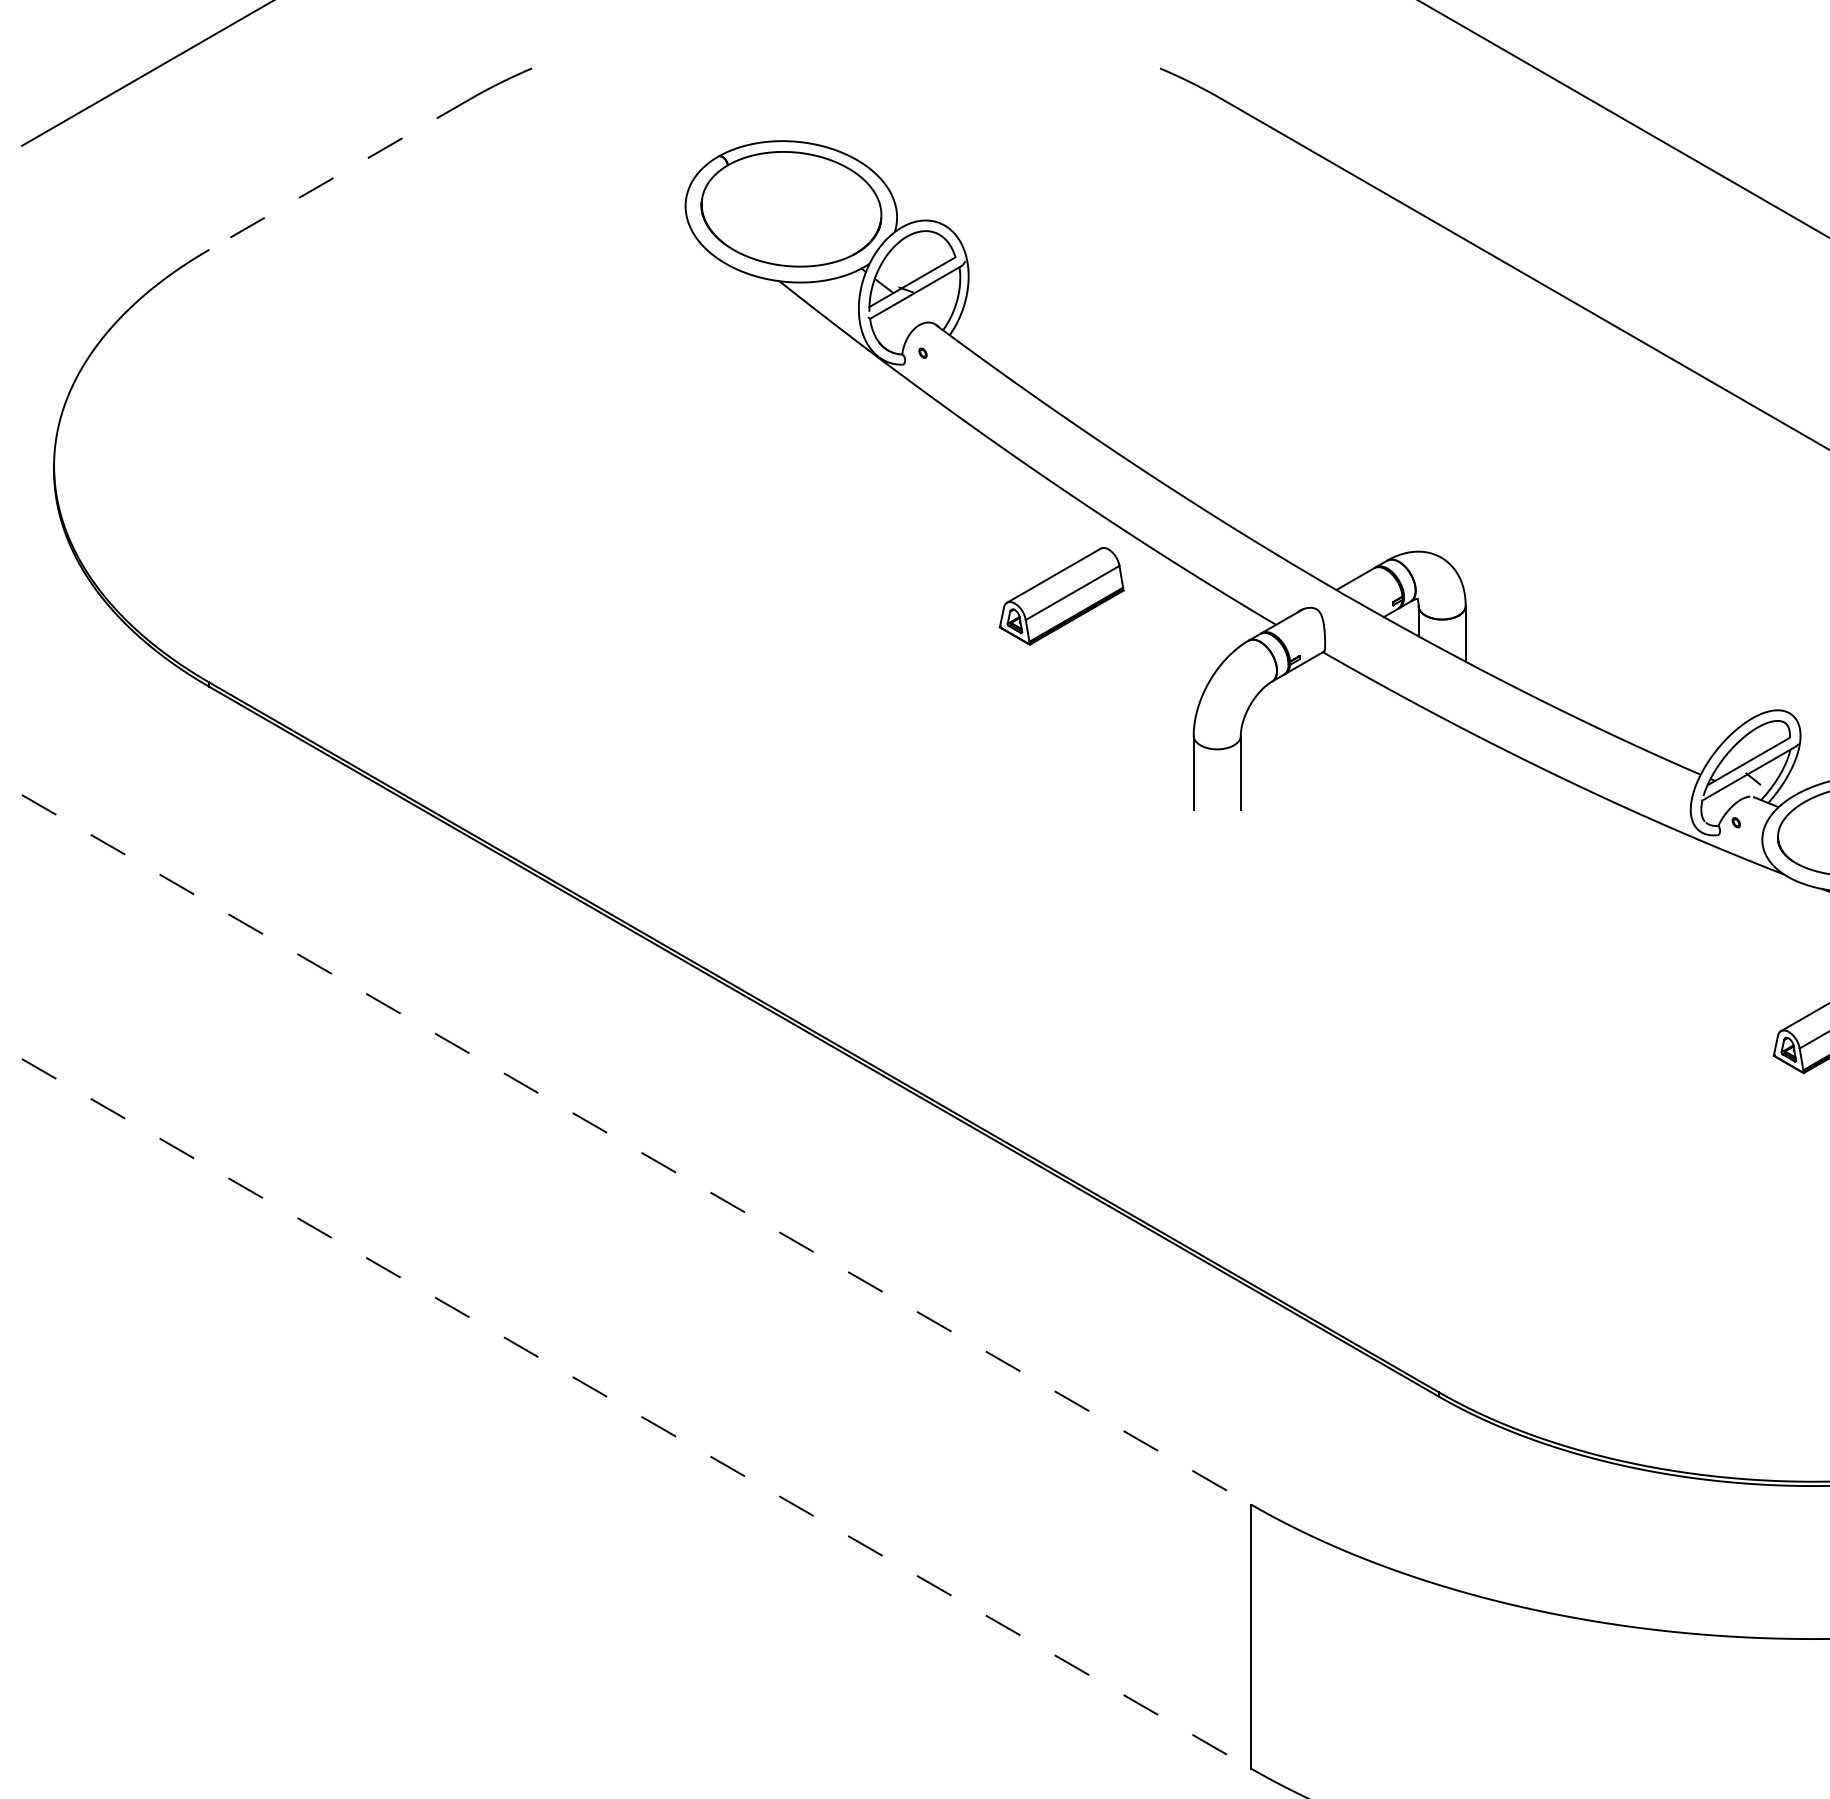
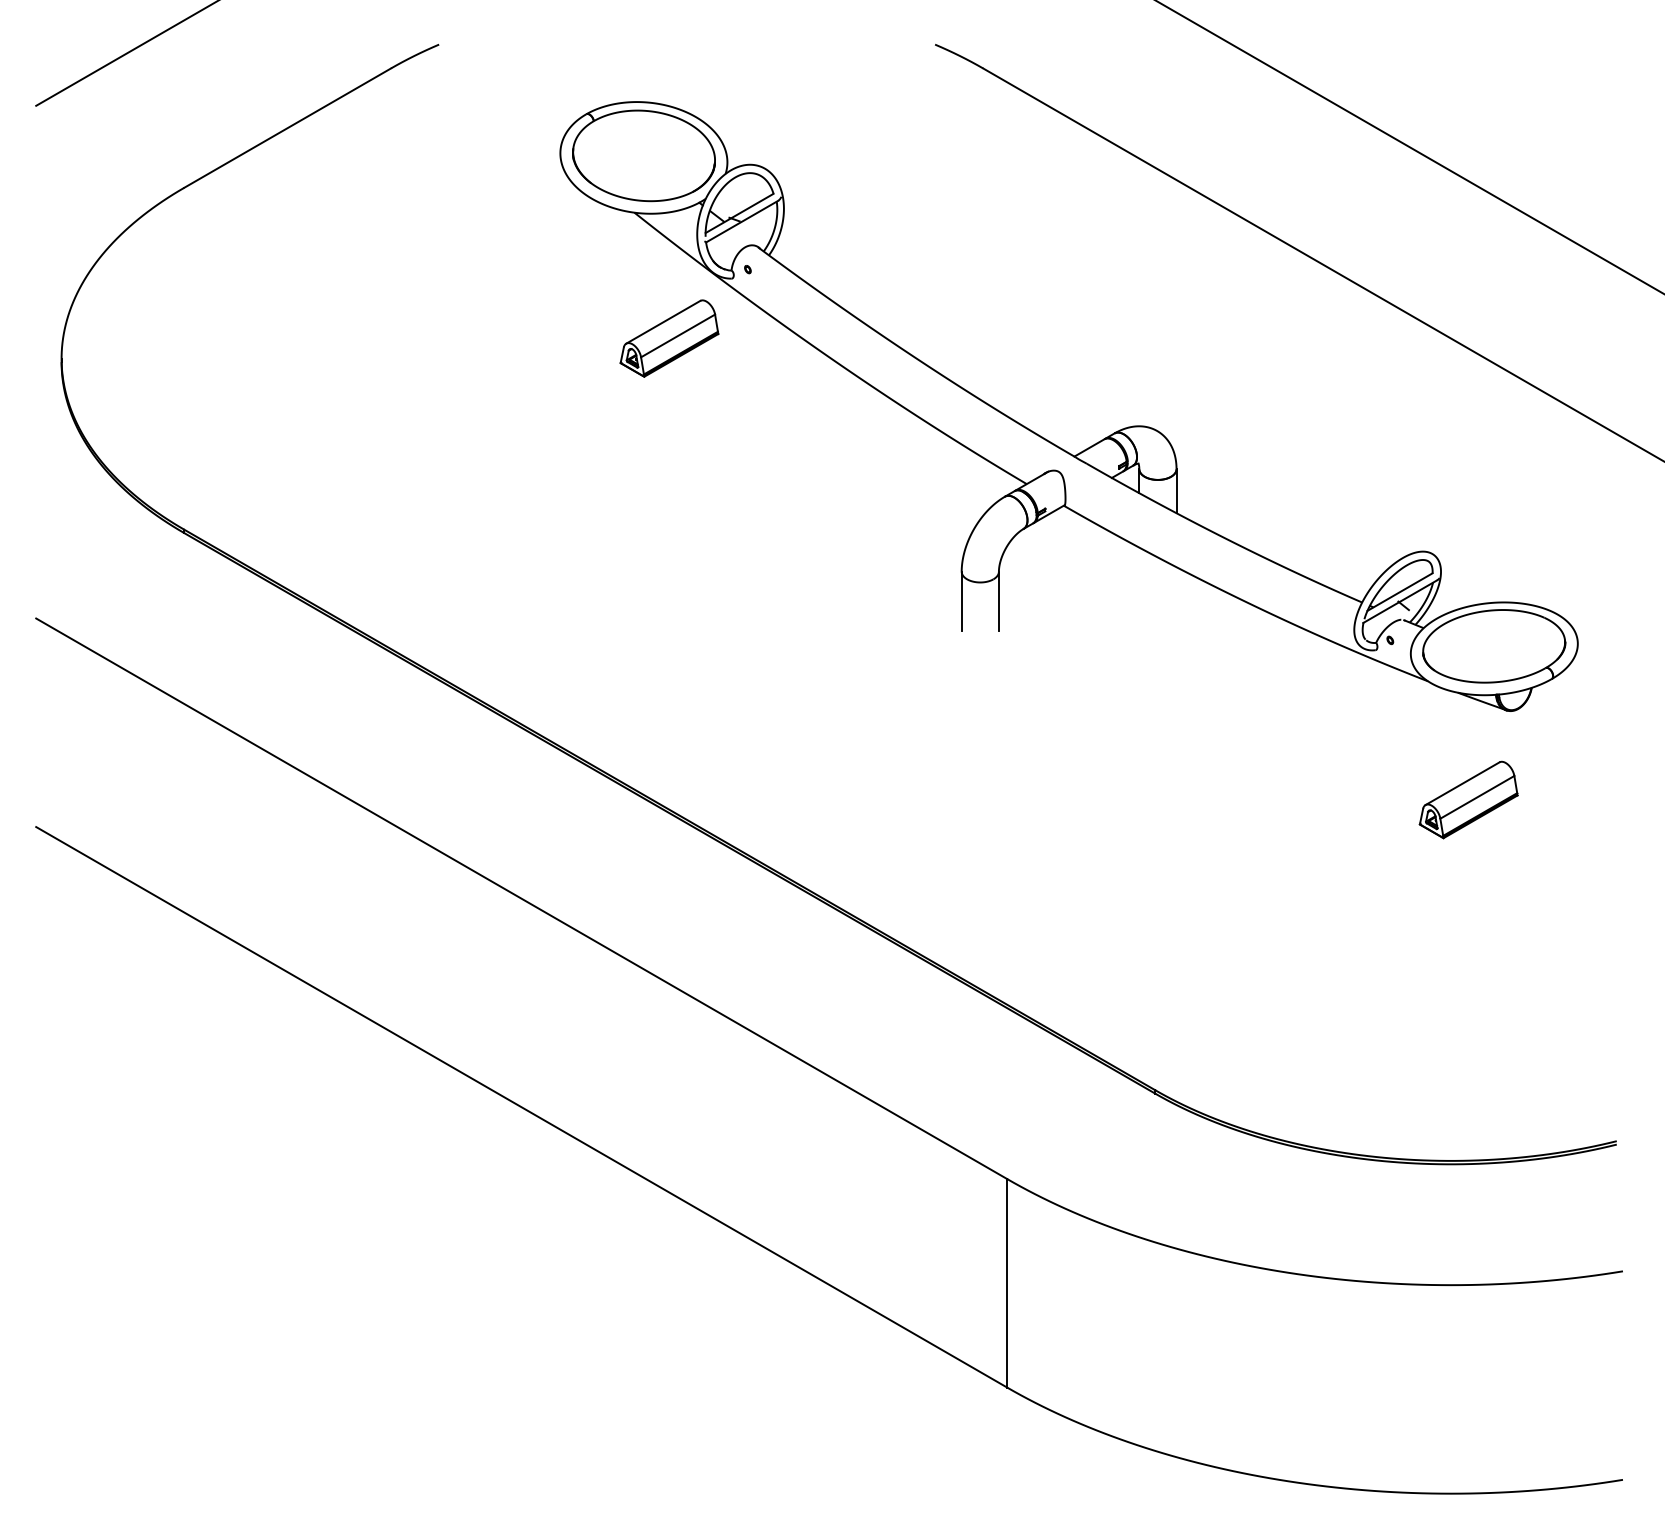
line: (340, 174) -> (287, 128), dashed -> solid
part: (1061, 596) -> (669, 338), moved
line: (636, 1149) -> (521, 898), dashed -> solid
line: (636, 1414) -> (521, 1107), dashed -> solid

